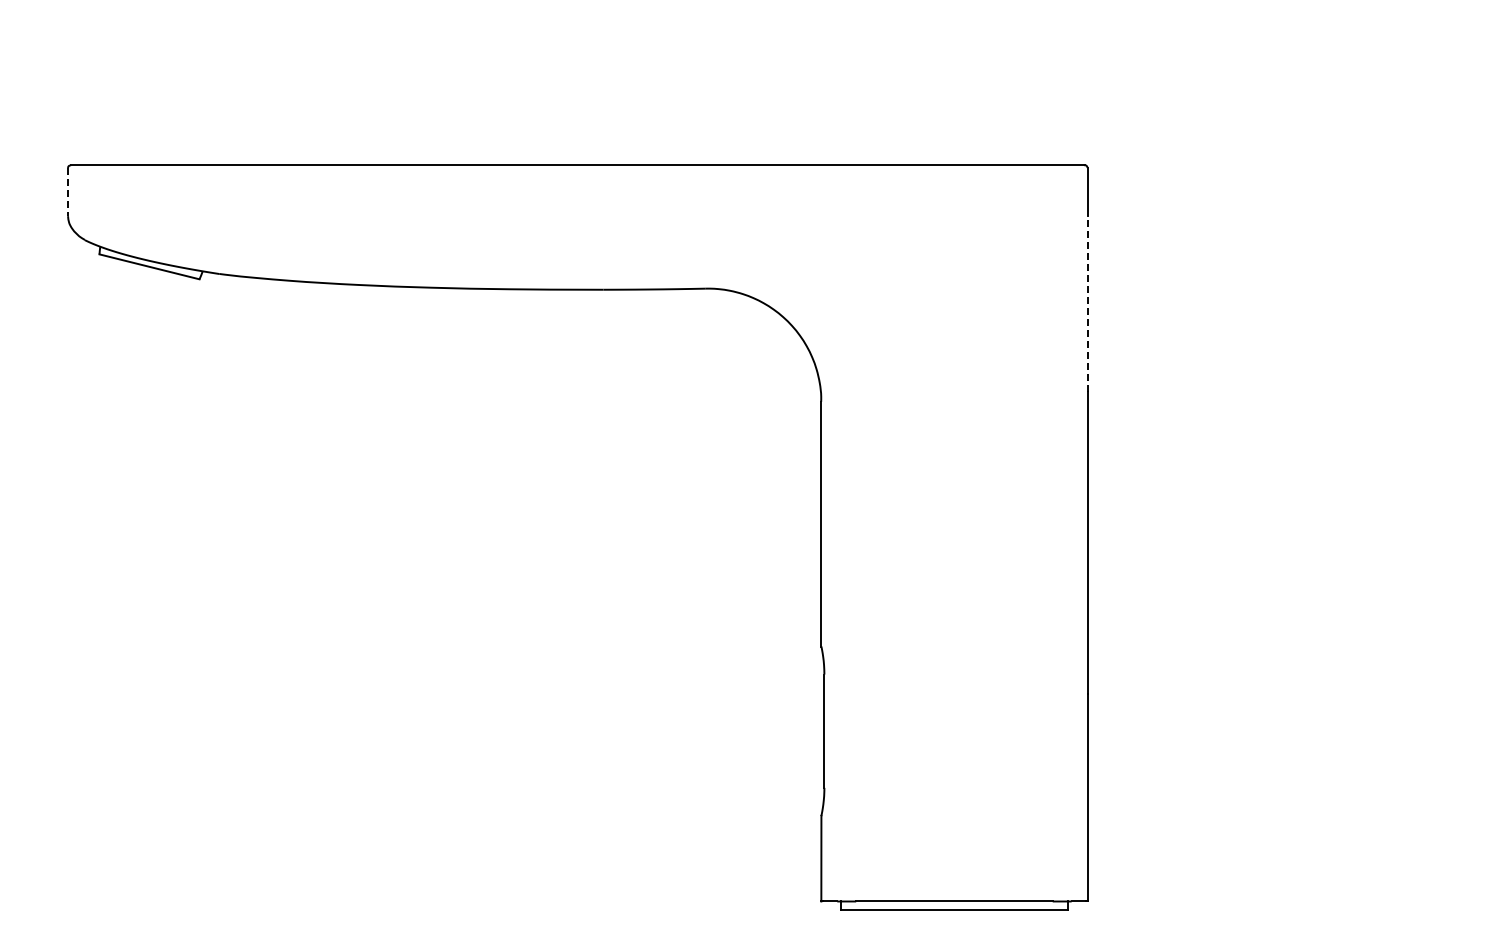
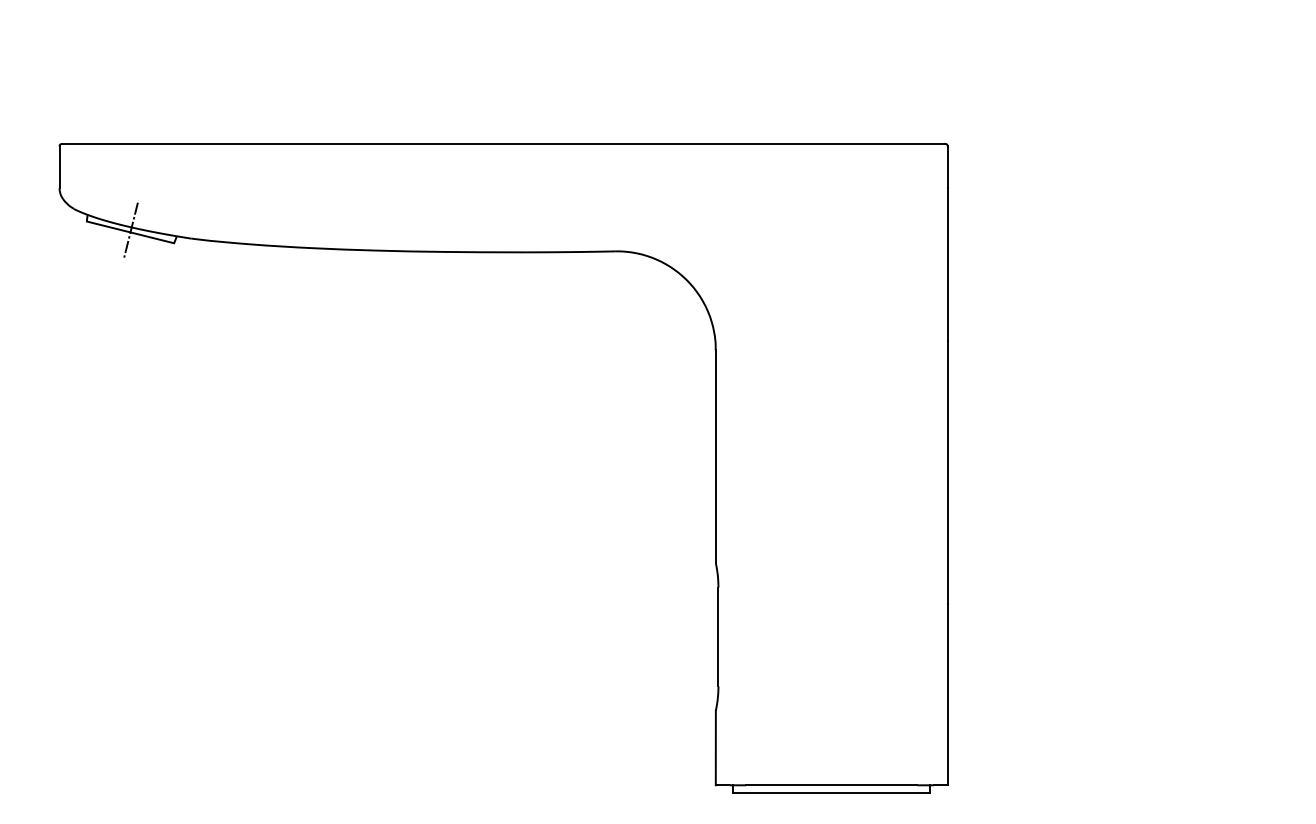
line: (68, 192) -> (59, 167), dashed -> solid
line: (150, 263) -> (131, 229), added
line: (1087, 303) -> (947, 264), dashed -> solid

